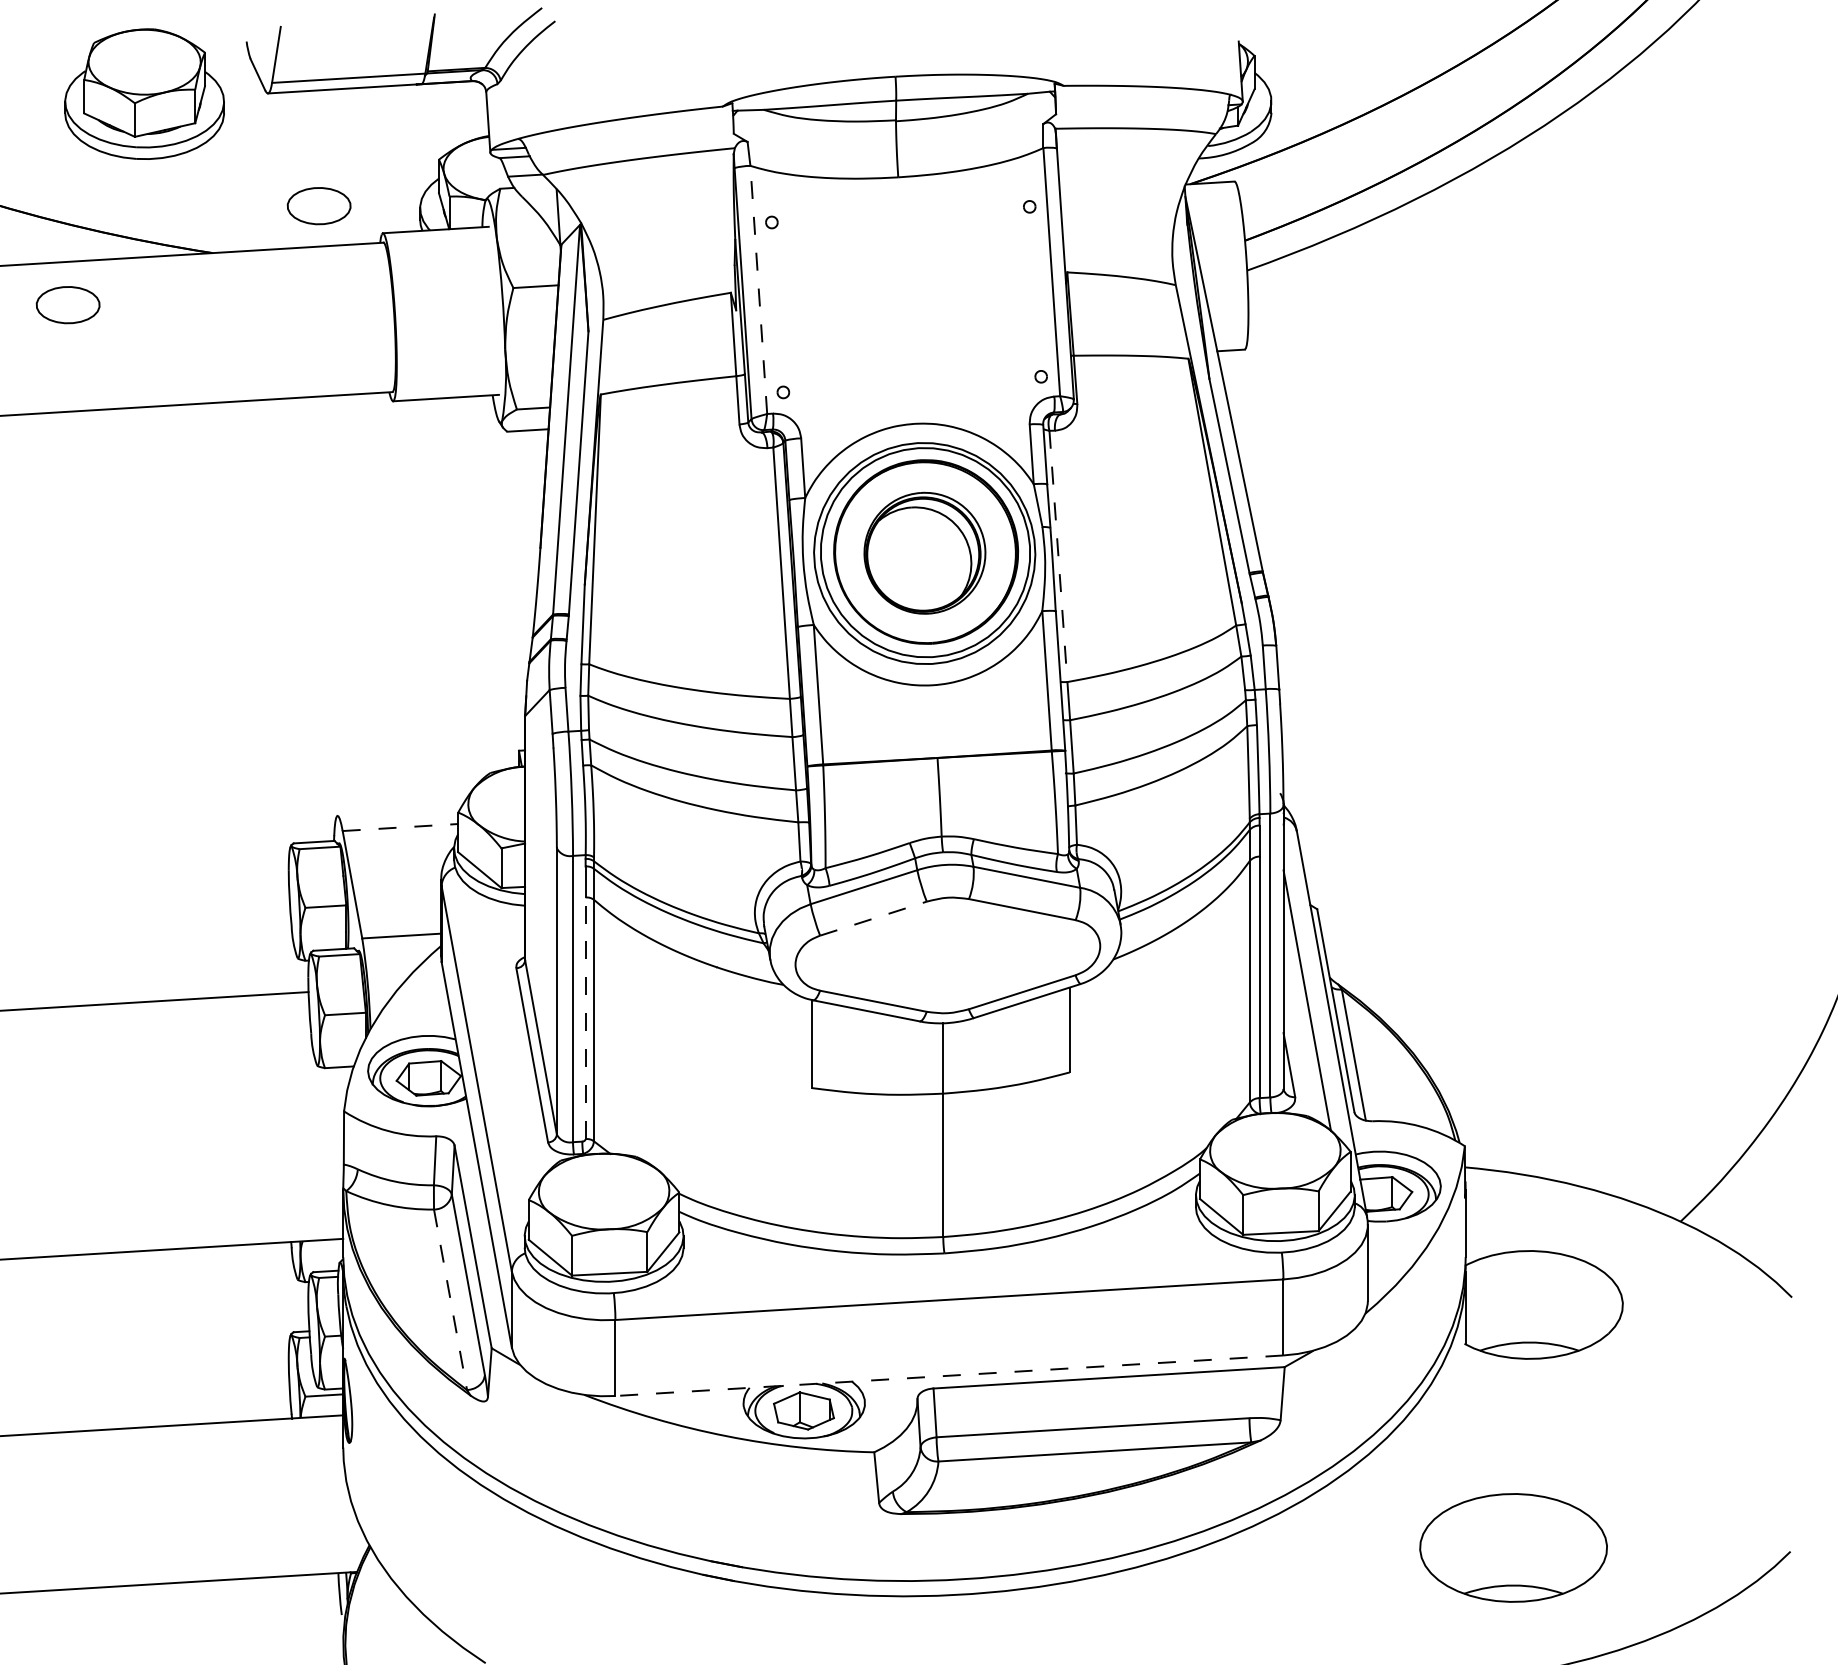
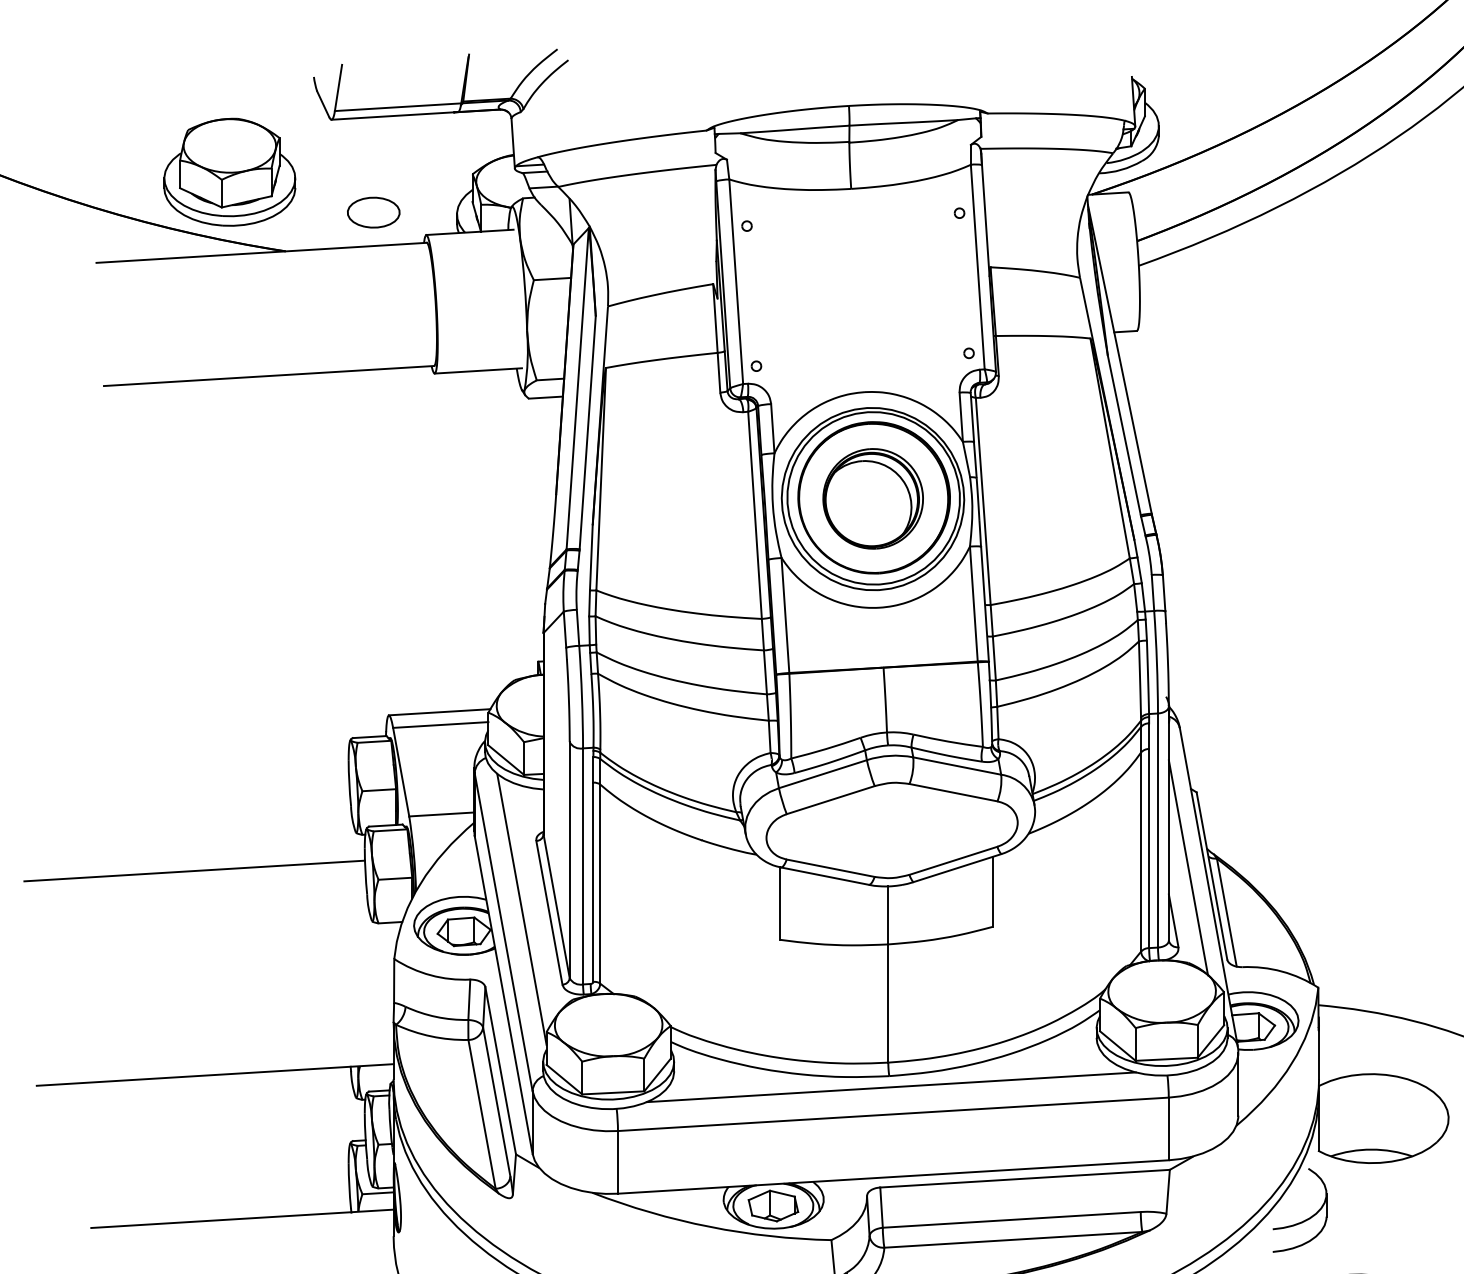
part: (144, 93) -> (229, 171), moved
line: (758, 289) -> (735, 281), dashed -> solid
part: (67, 305) -> (166, 294), removed
line: (1058, 556) -> (983, 501), dashed -> solid
line: (398, 811) -> (439, 711), added
line: (400, 827) -> (440, 724), dashed -> solid
line: (873, 918) -> (830, 800), dashed -> solid
line: (585, 1018) -> (593, 882), dashed -> solid
line: (498, 1050) -> (521, 908), added
line: (946, 1266) -> (890, 1086), added
line: (450, 1299) -> (482, 1114), dashed -> solid
line: (949, 1375) -> (893, 1176), dashed -> solid
part: (1447, 1428) -> (1304, 1220), added

